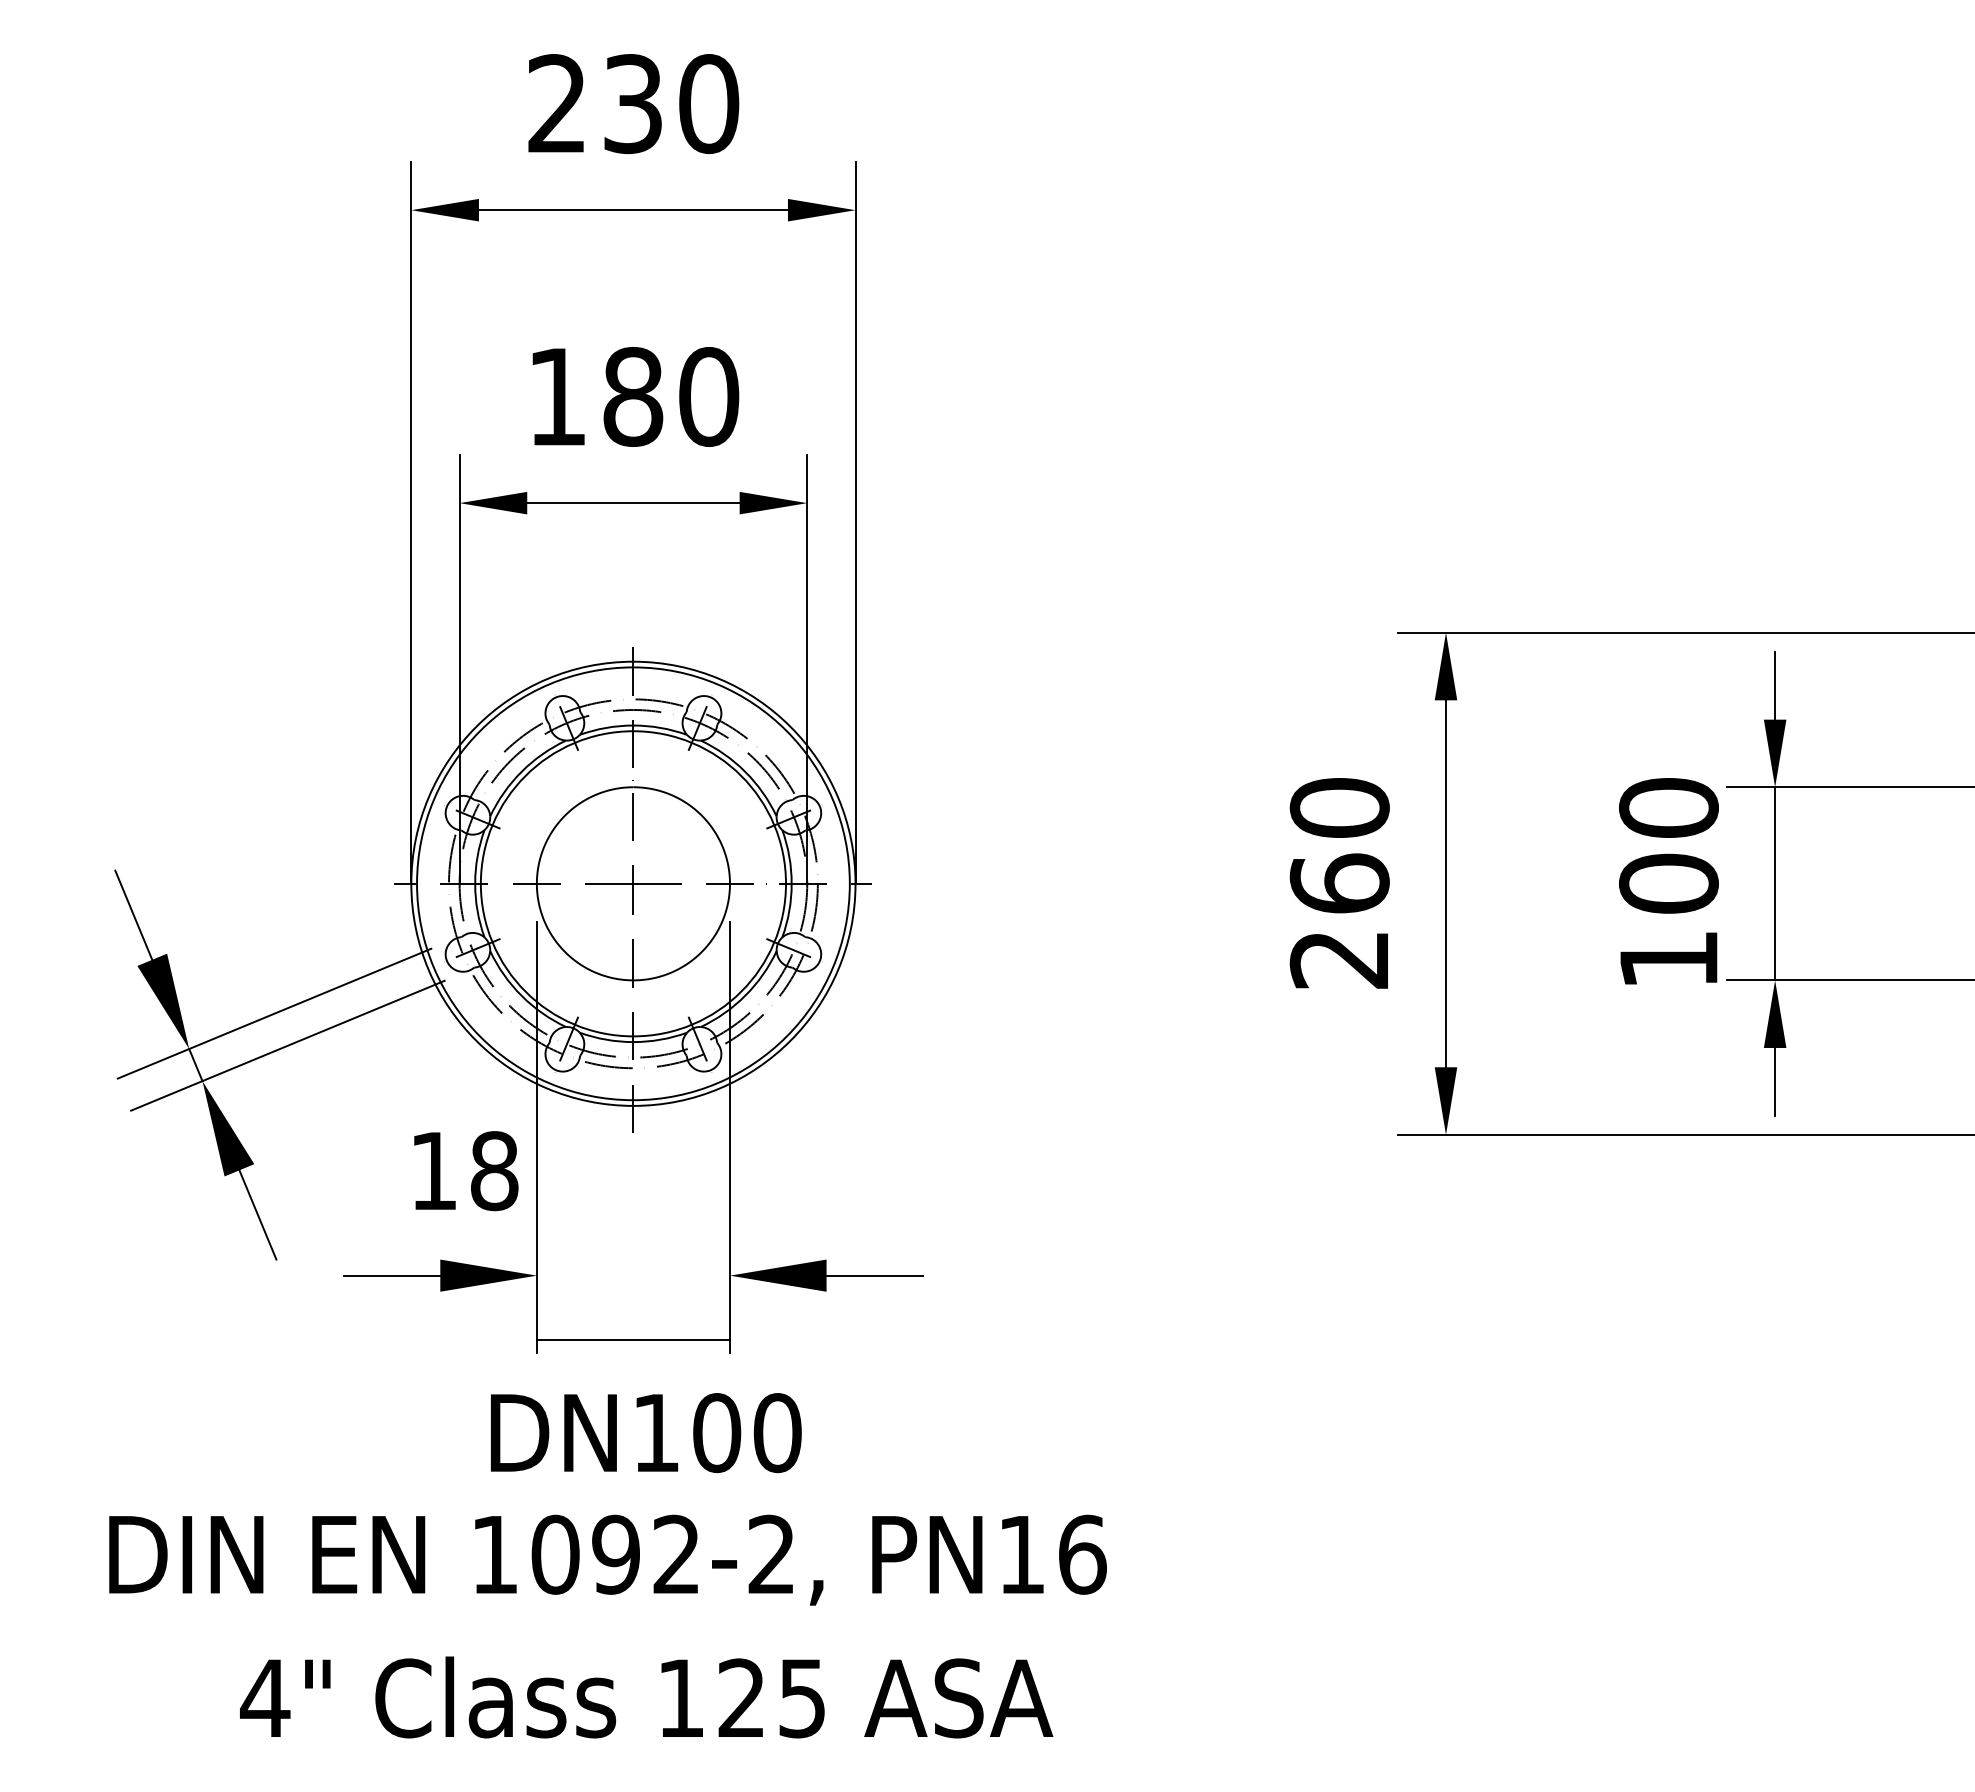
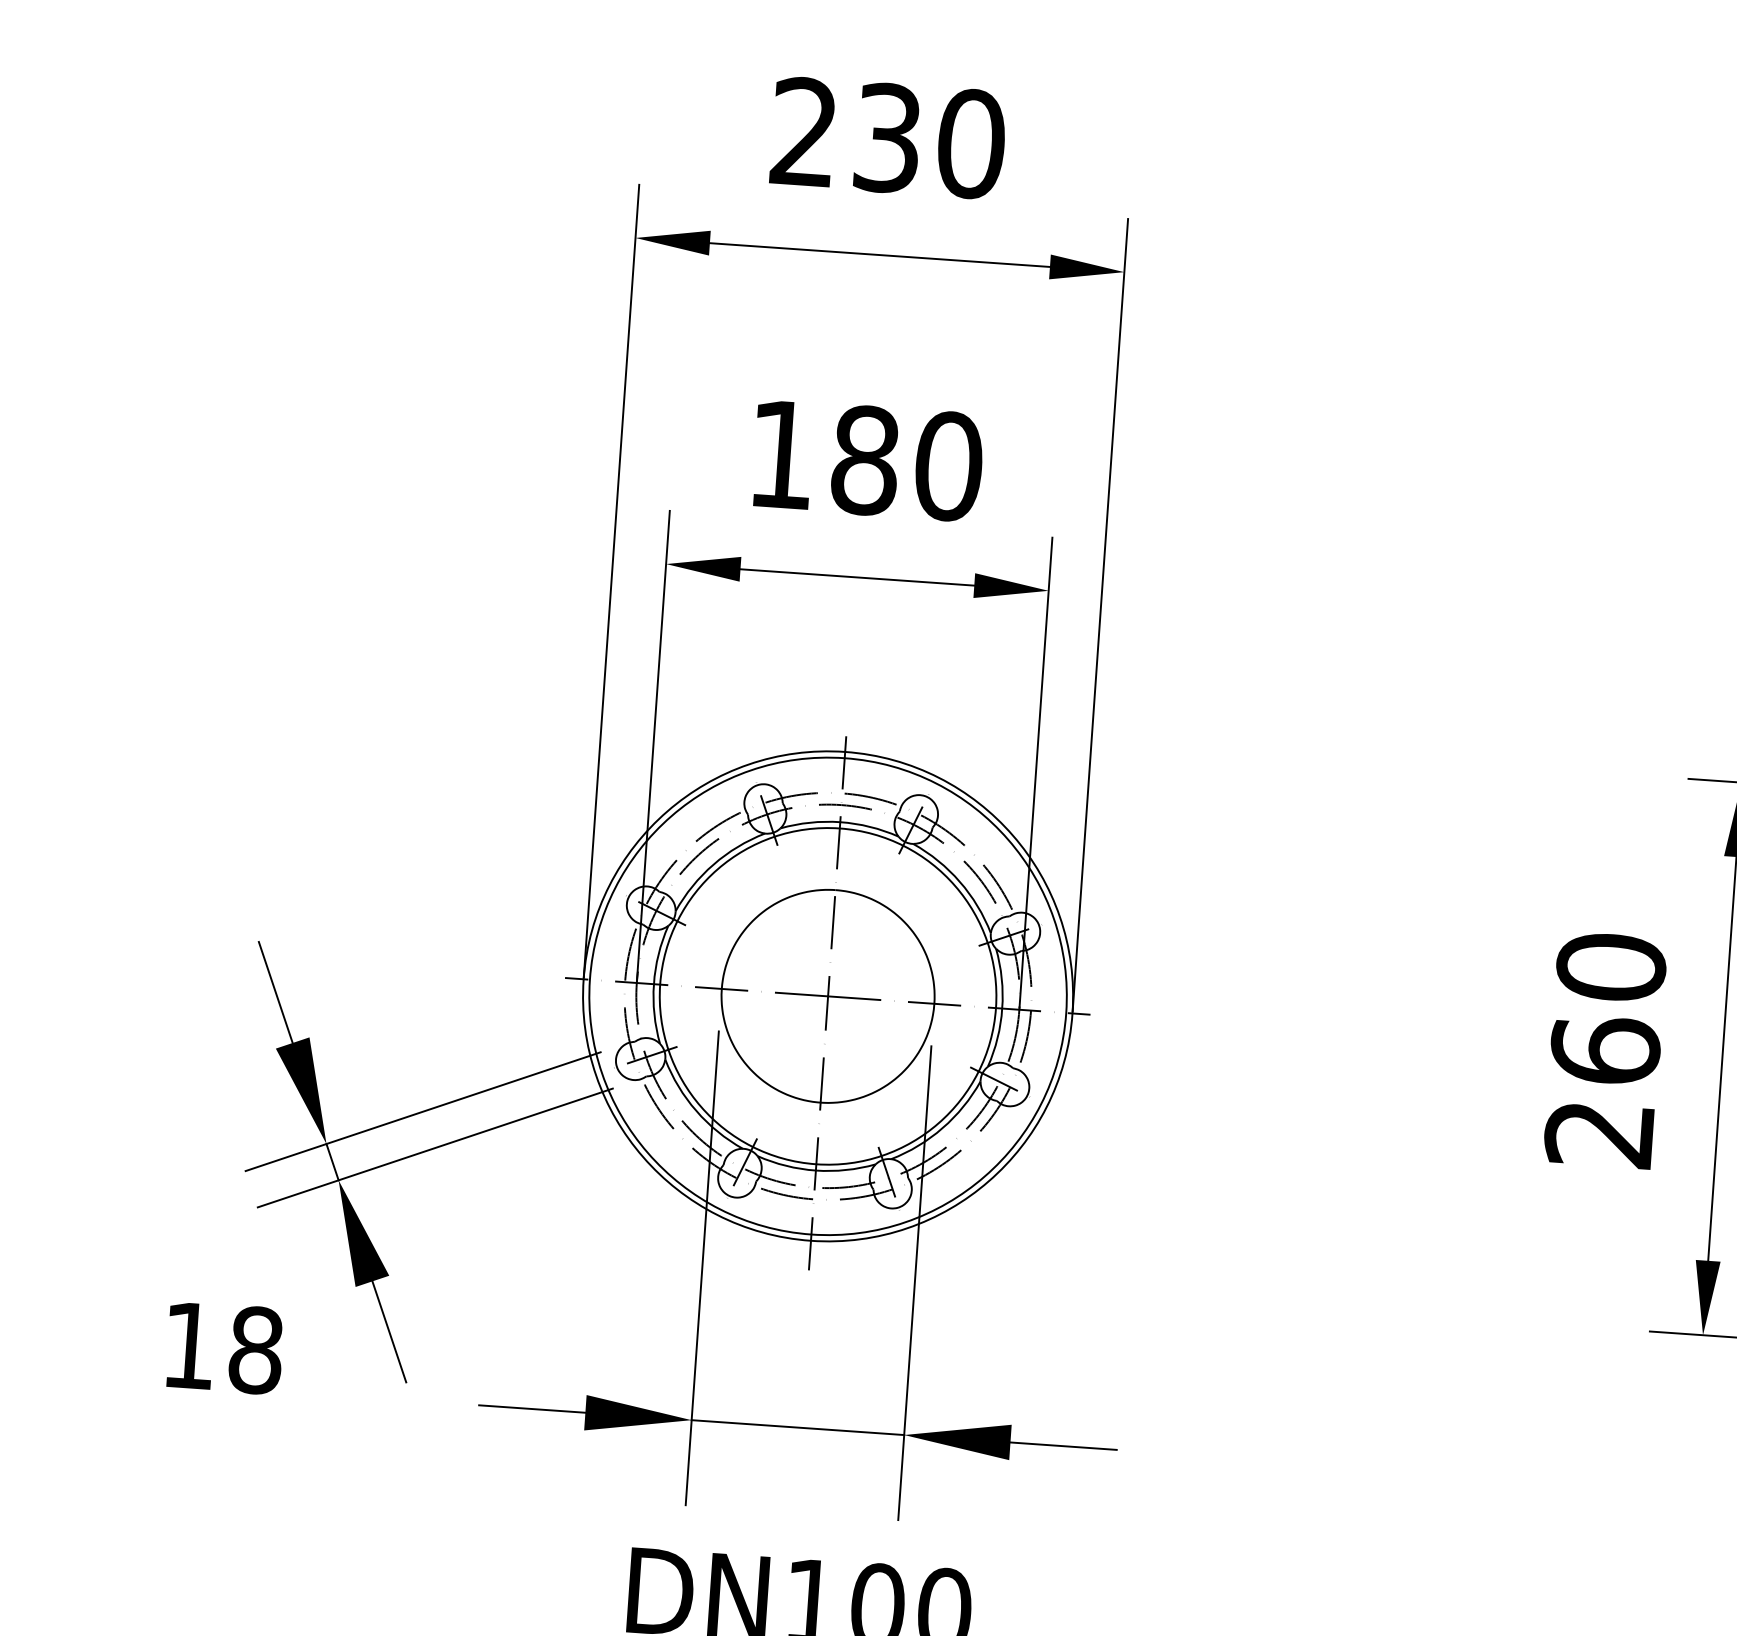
text: (466, 1171) -> (225, 1348), moved
line: (633, 1339) -> (798, 1427), moved

